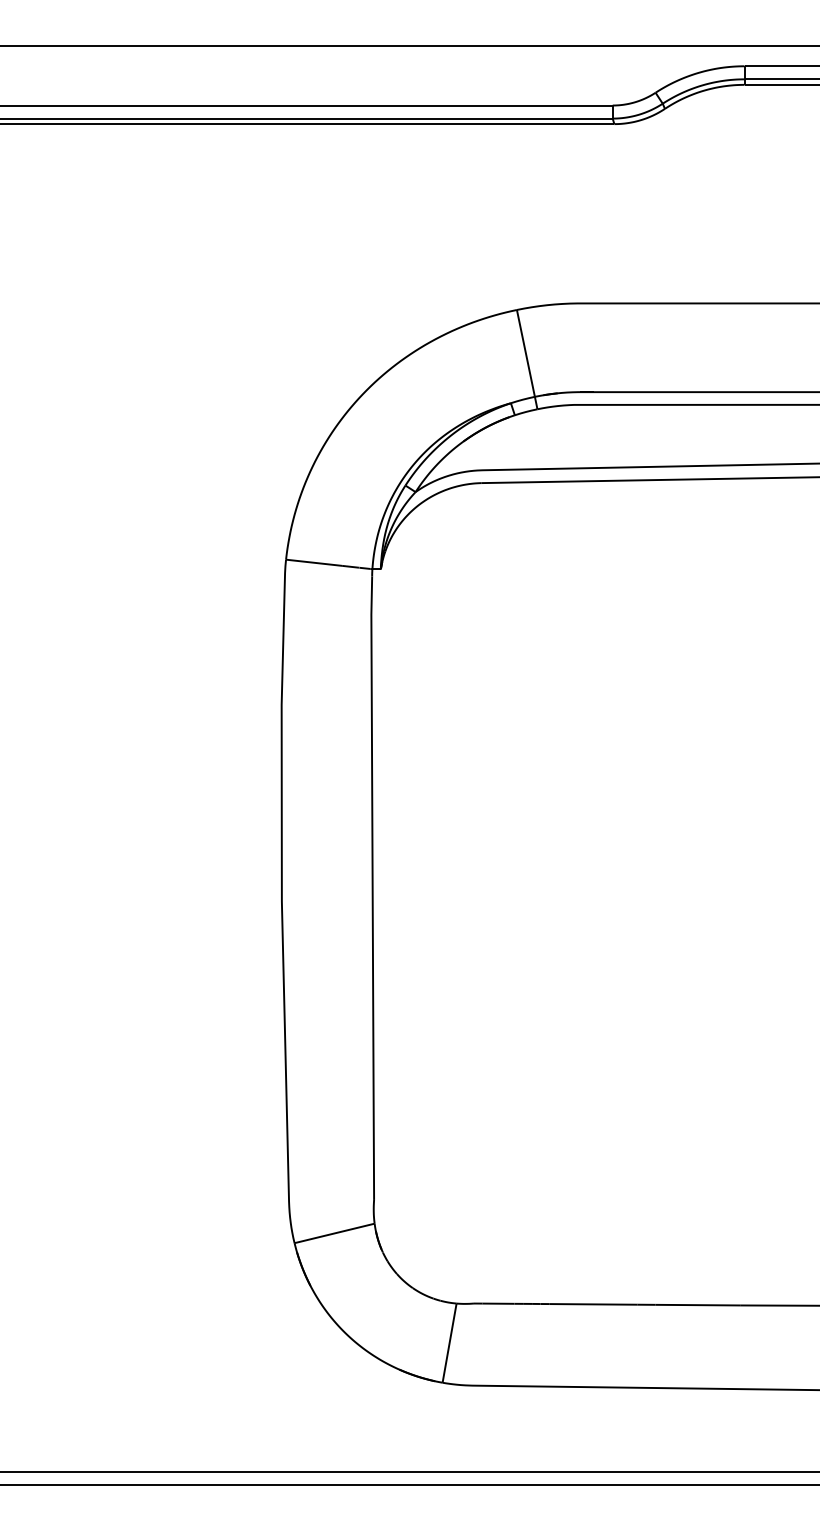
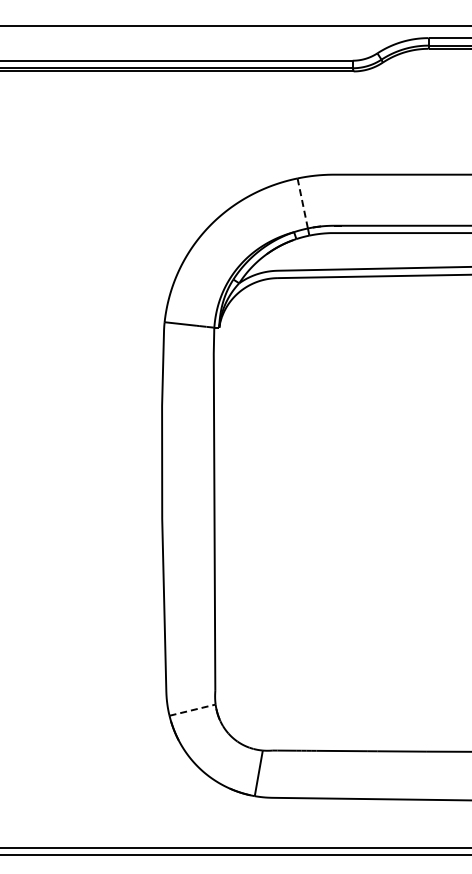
line: (525, 353) -> (302, 203), solid -> dashed
line: (334, 1233) -> (192, 710), solid -> dashed

